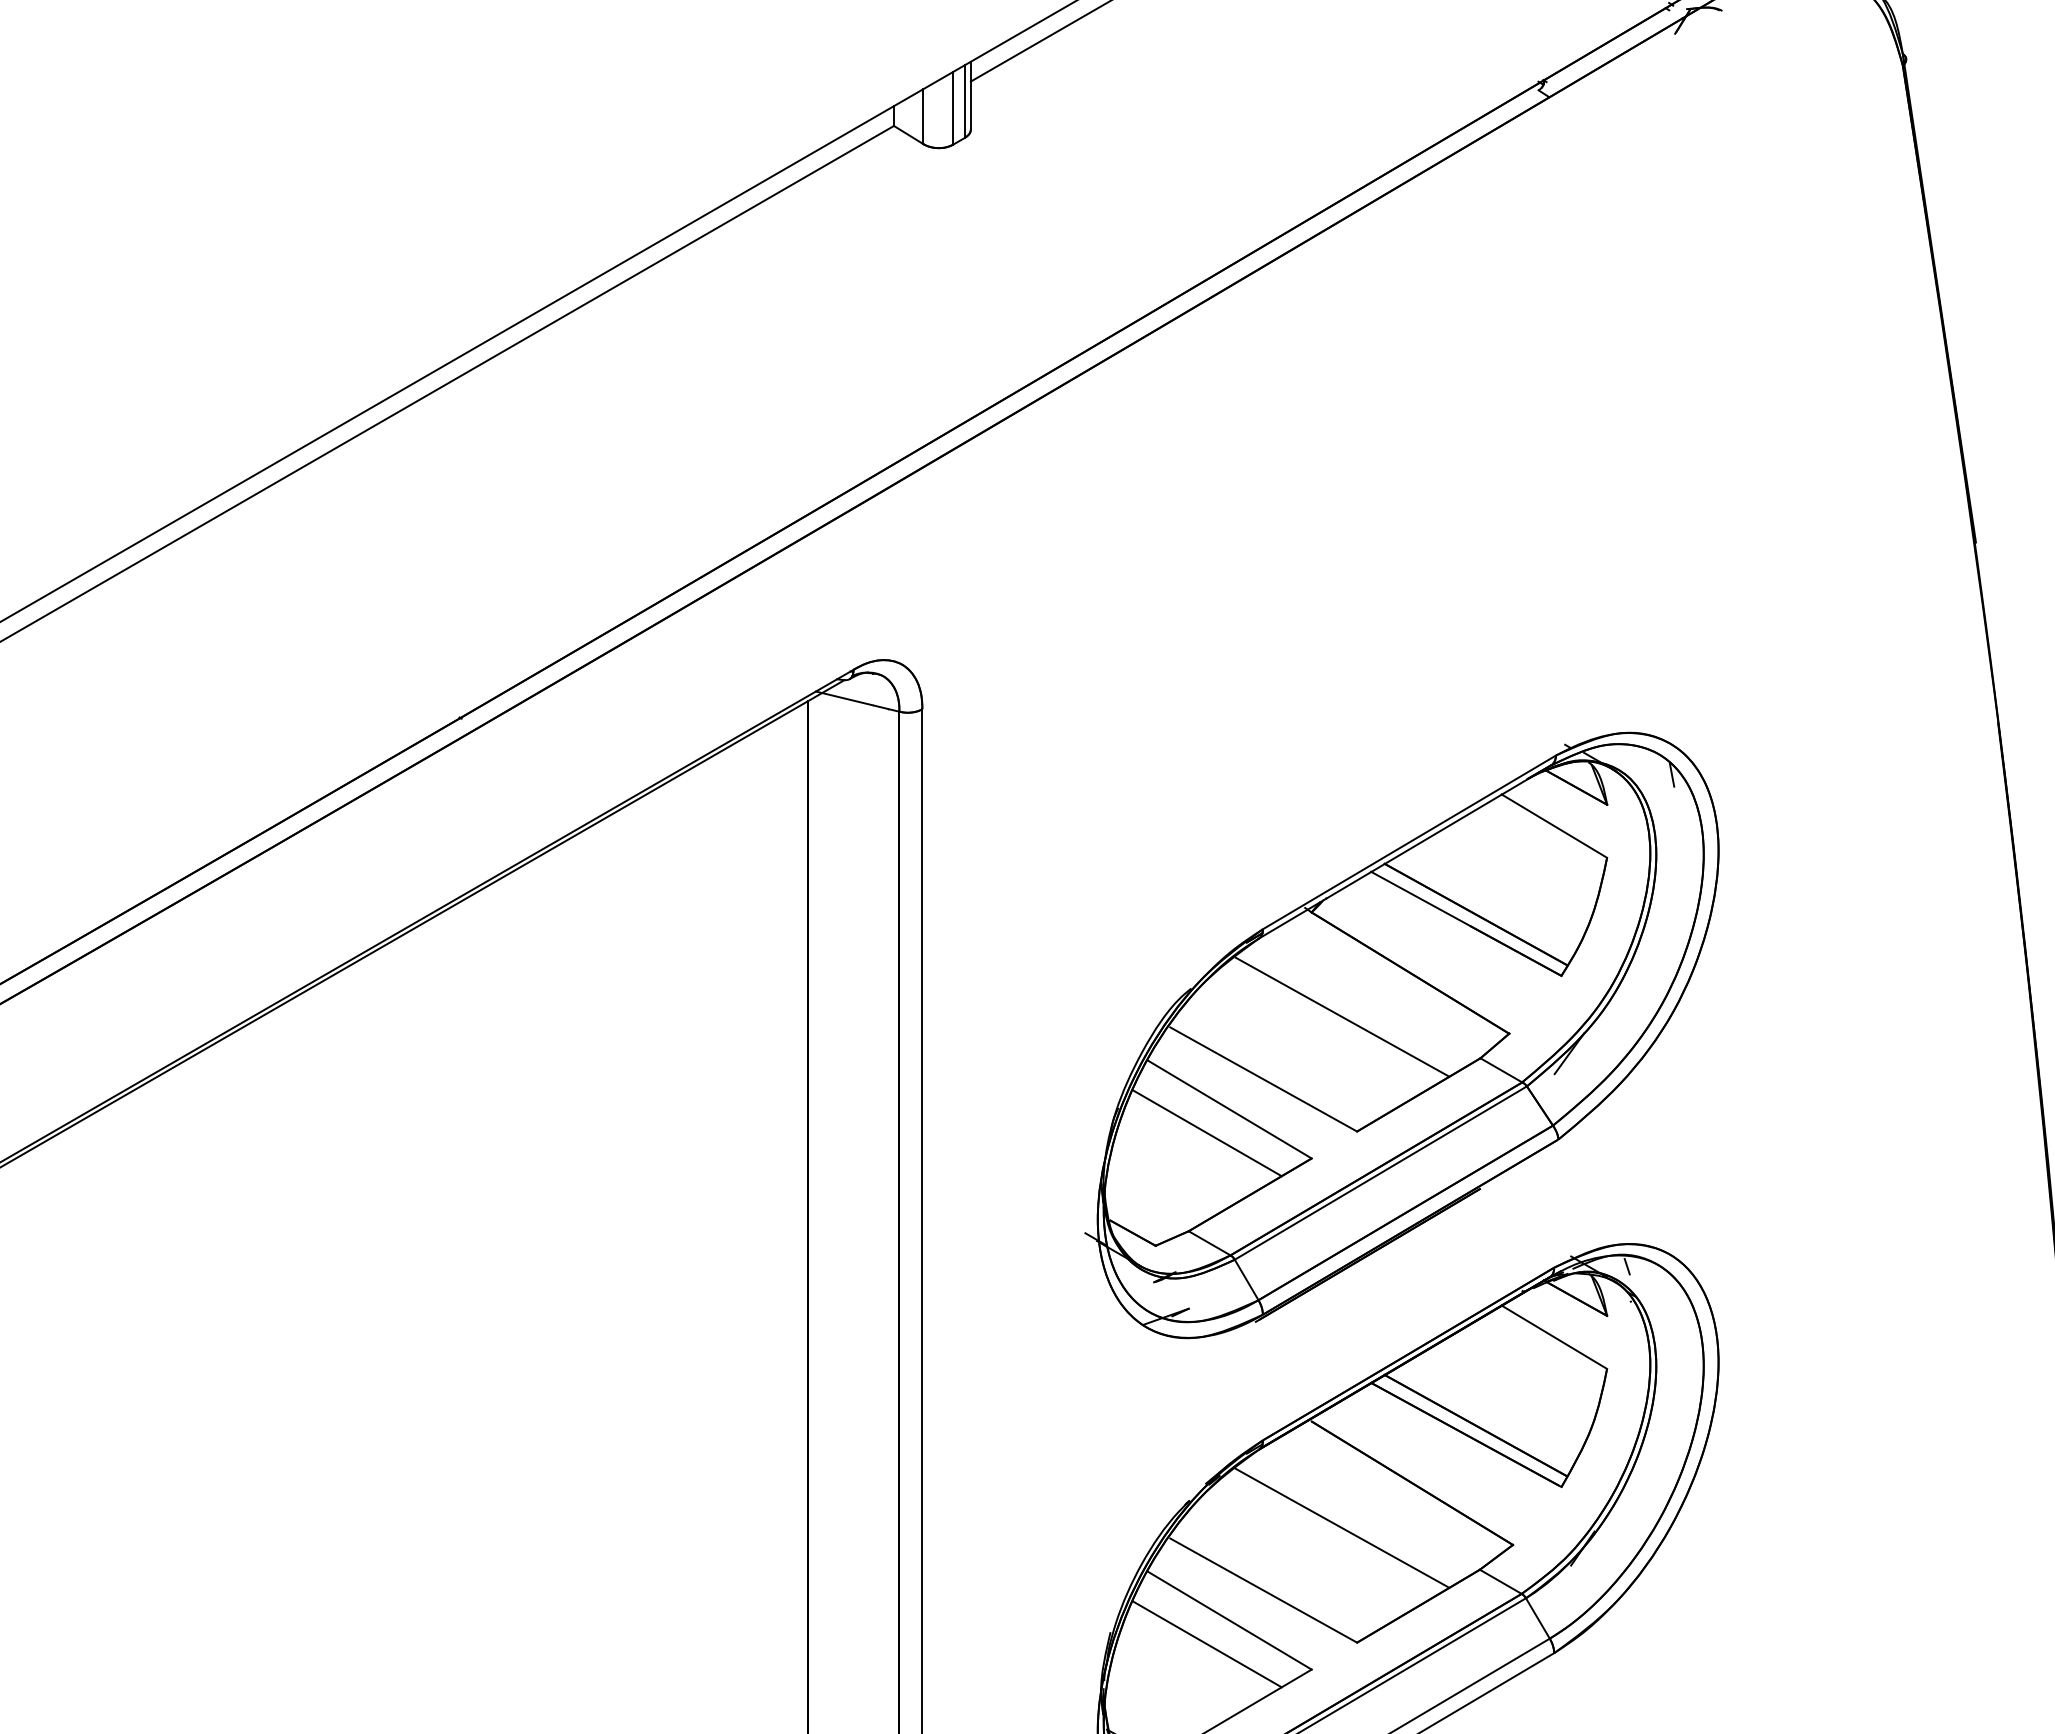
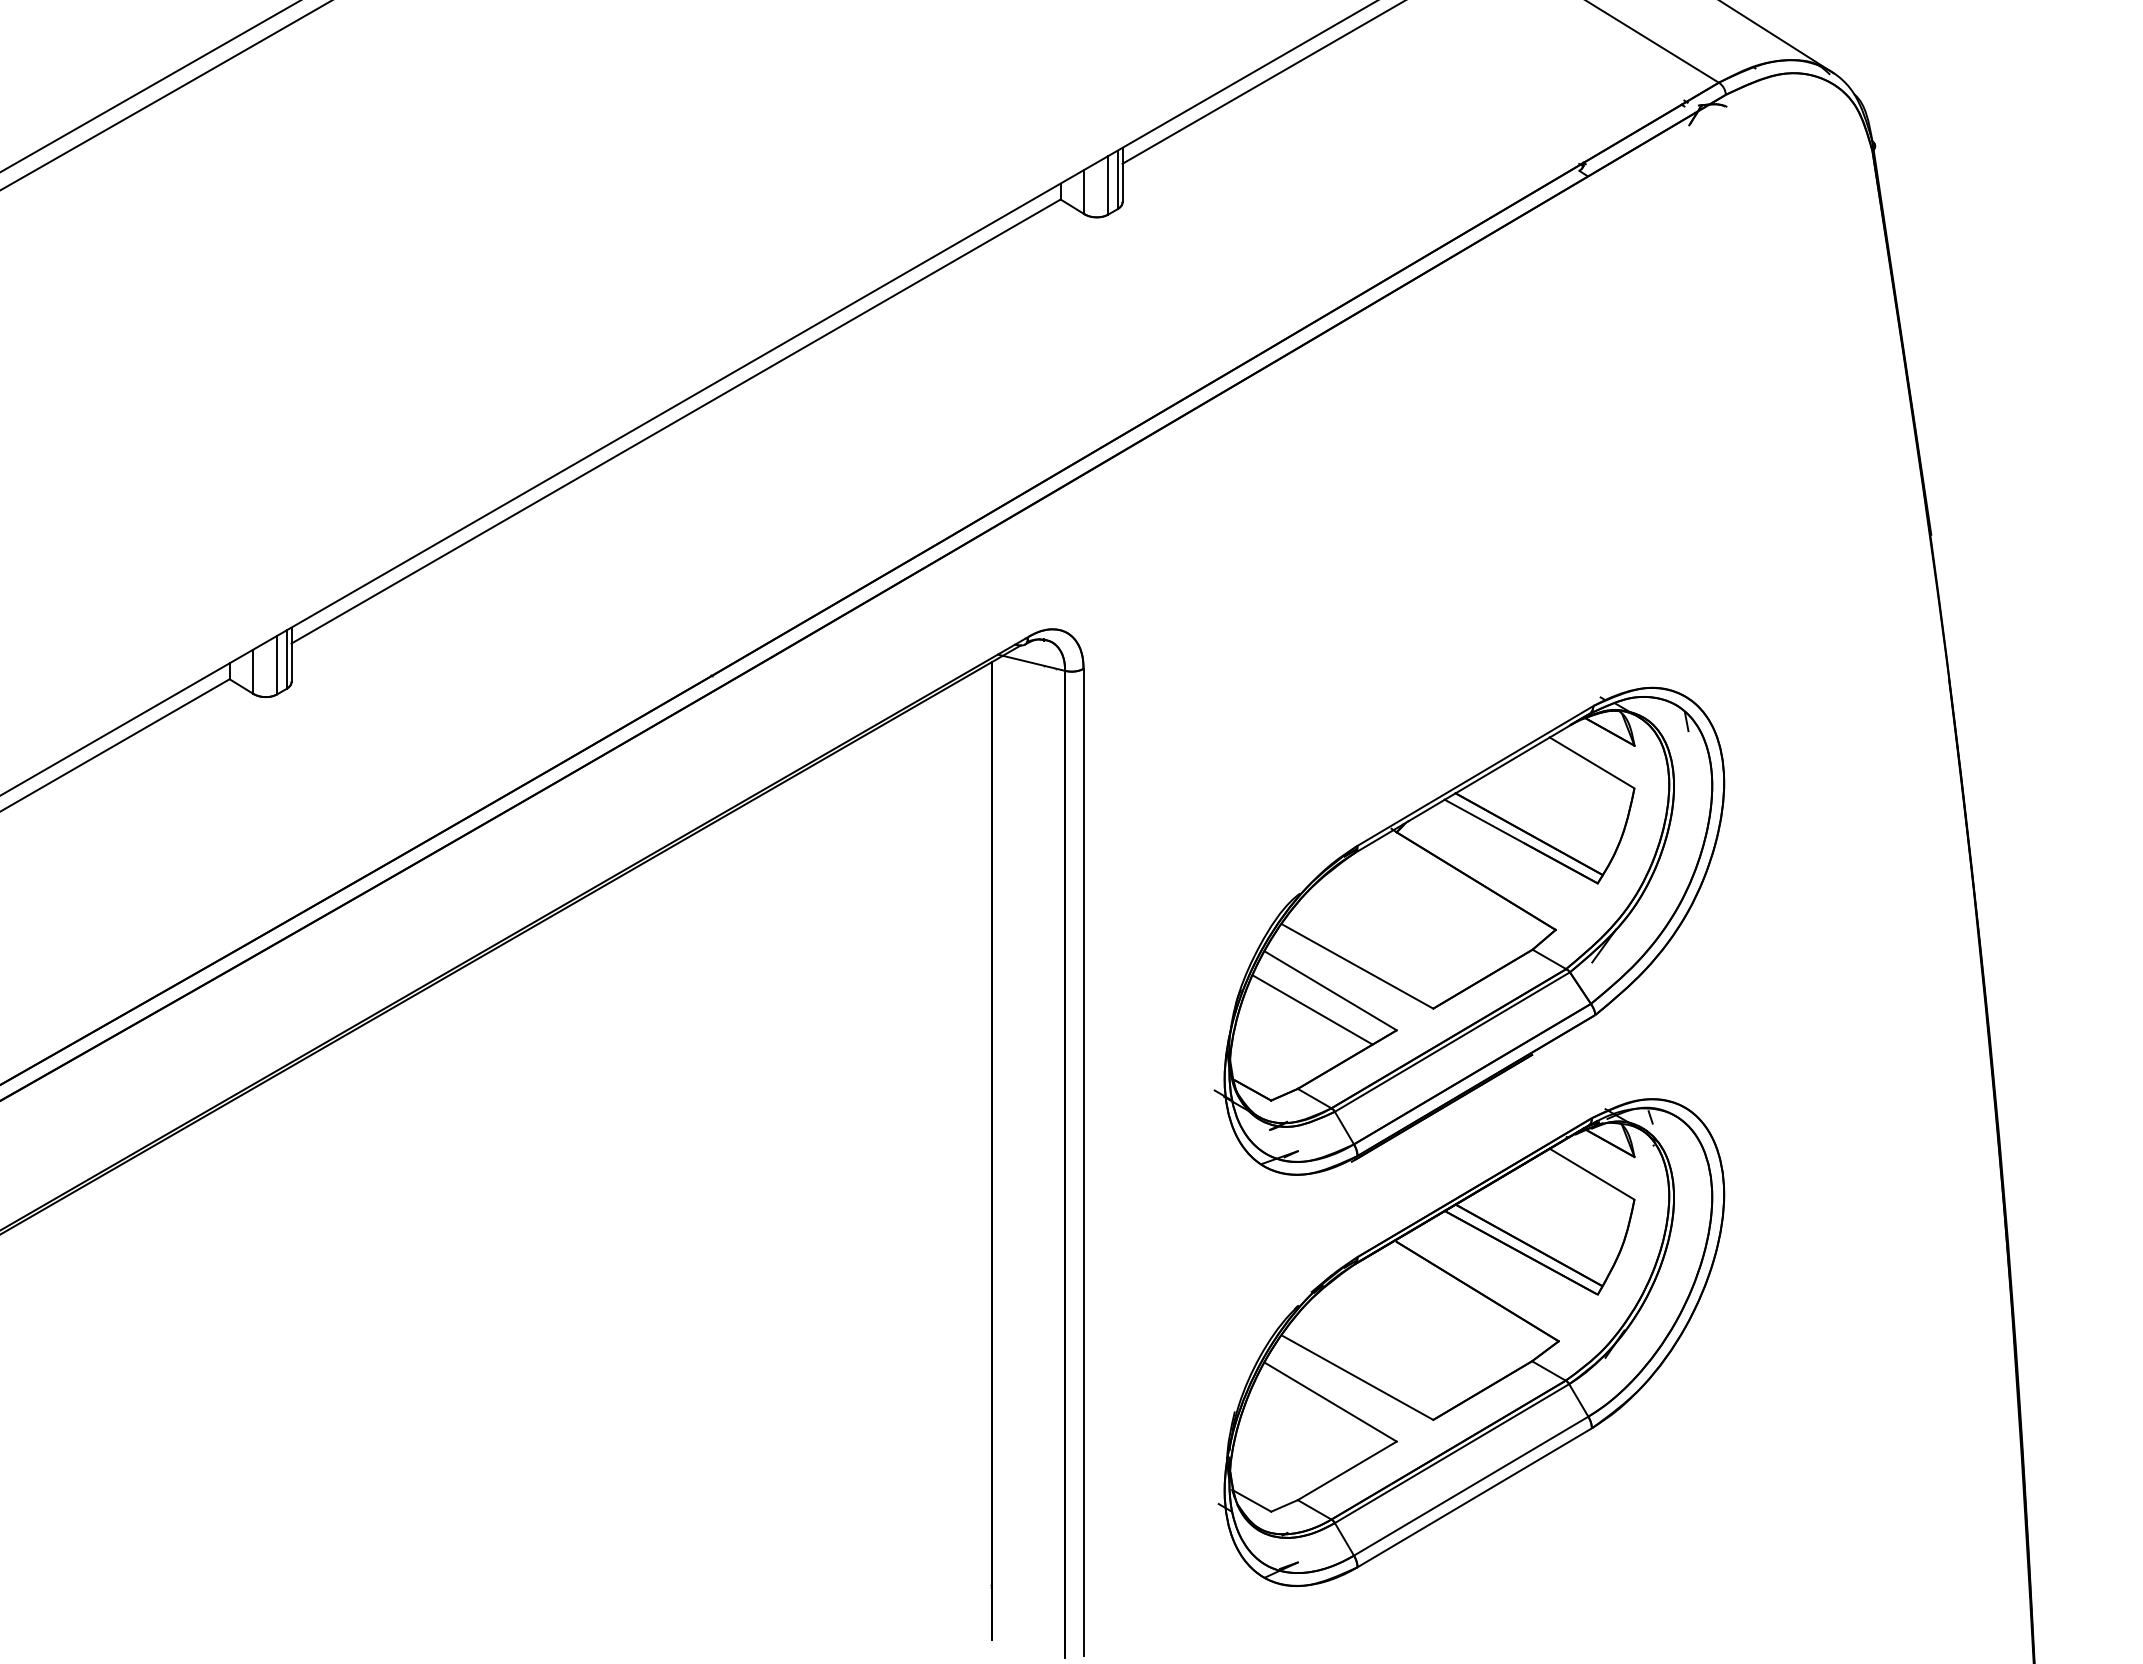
line: (1342, 1017) -> (1421, 916), removed
line: (1342, 1527) -> (1421, 1327), removed
line: (1206, 1643) -> (1312, 1420), removed

